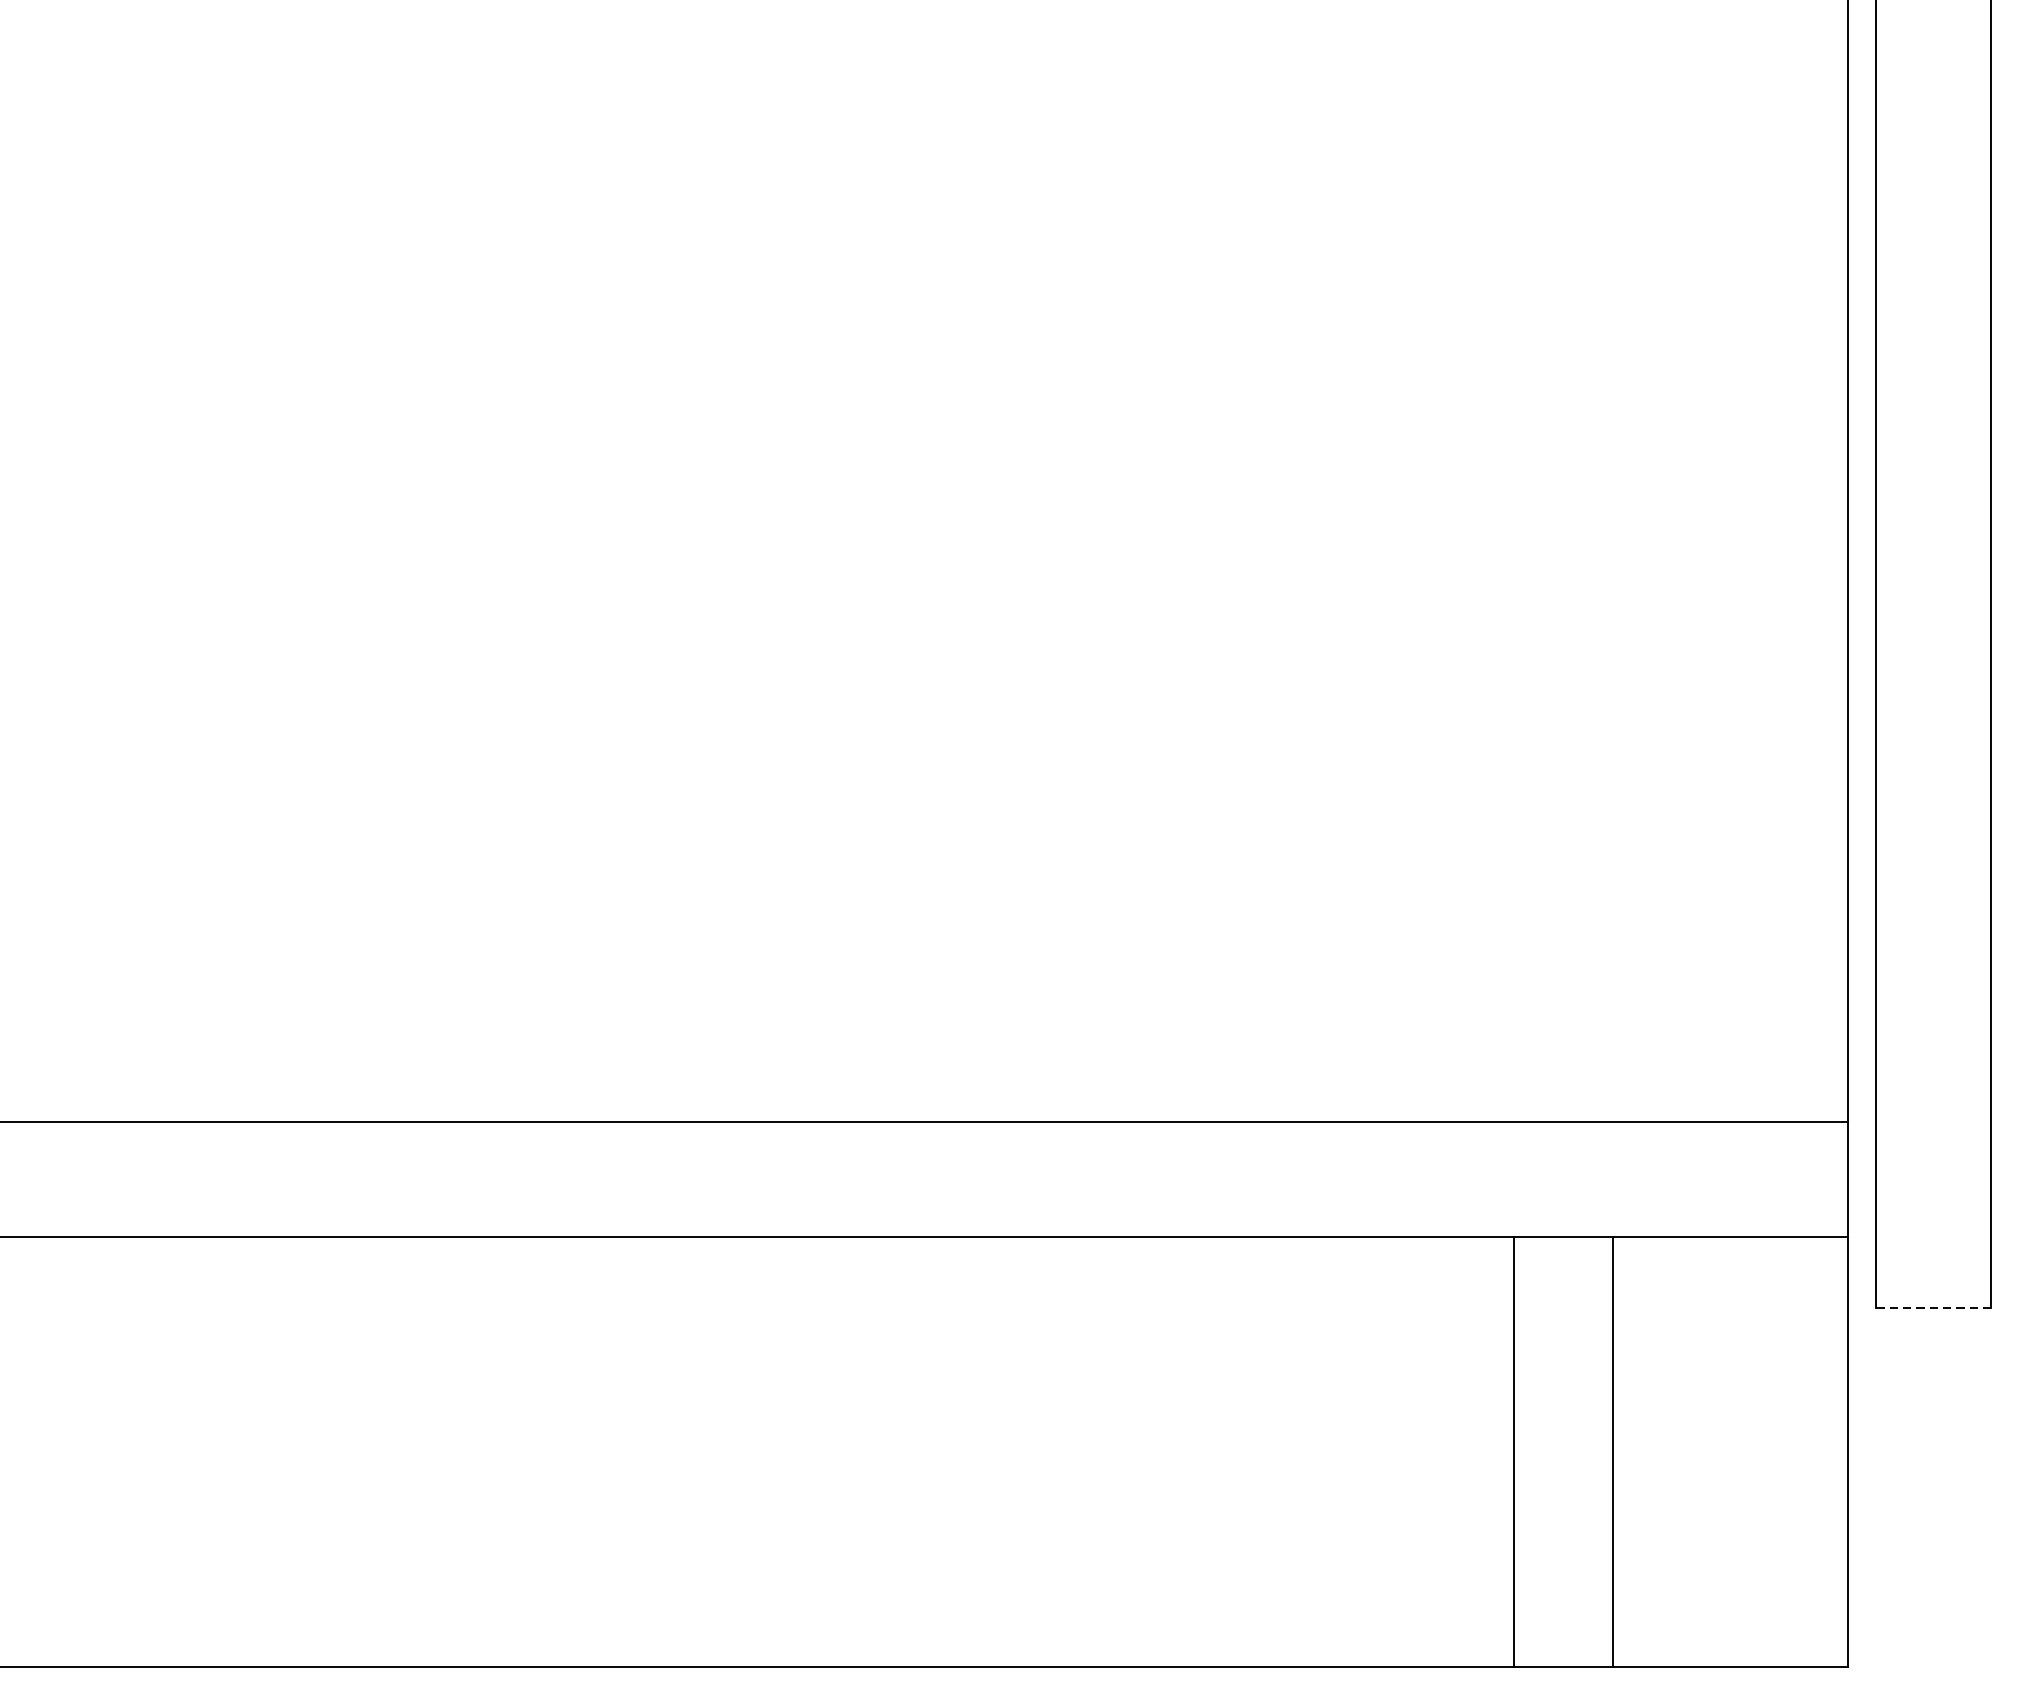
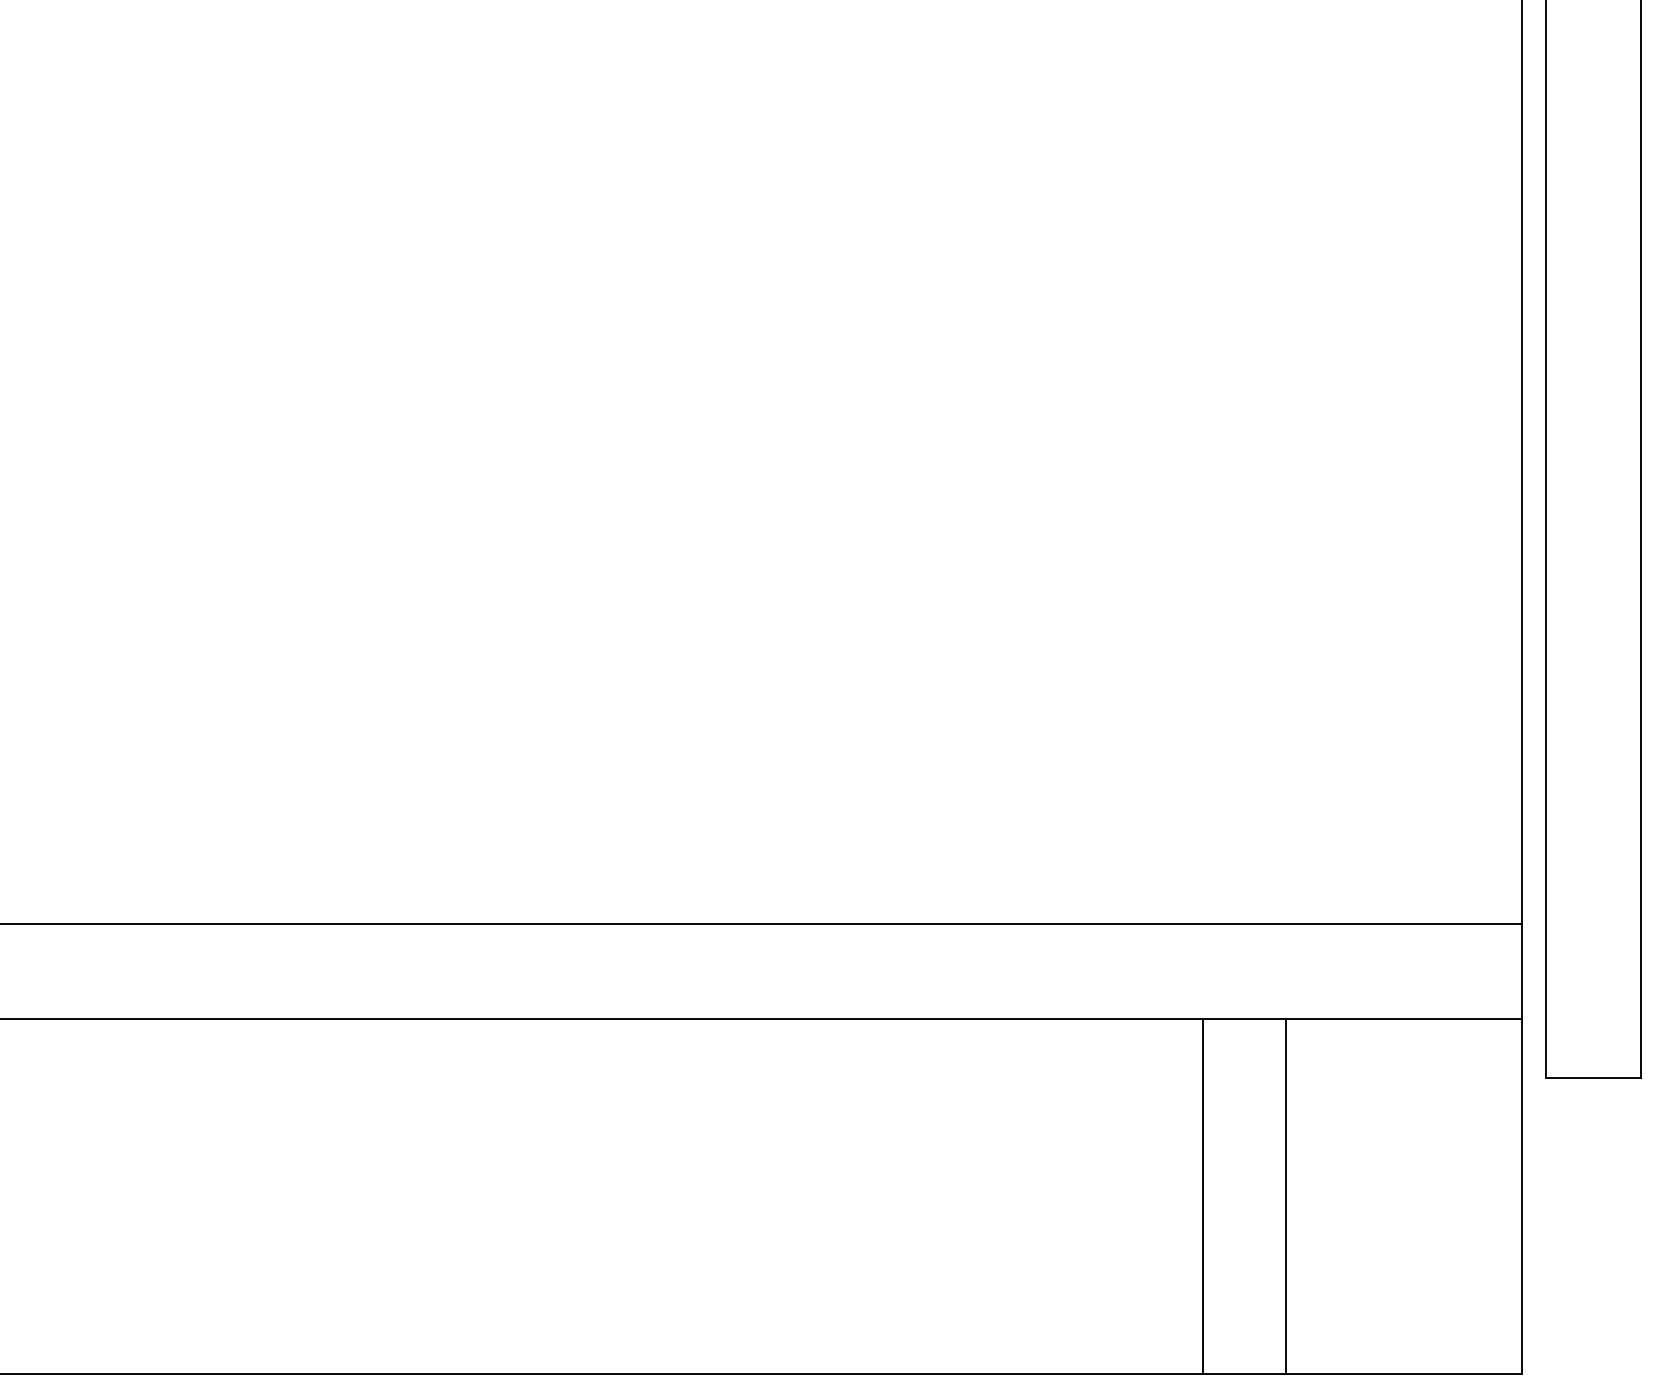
line: (1934, 1307) -> (1593, 1077), dashed -> solid
line: (1514, 1451) -> (1202, 1195), moved
line: (1612, 1451) -> (1285, 1195), moved

